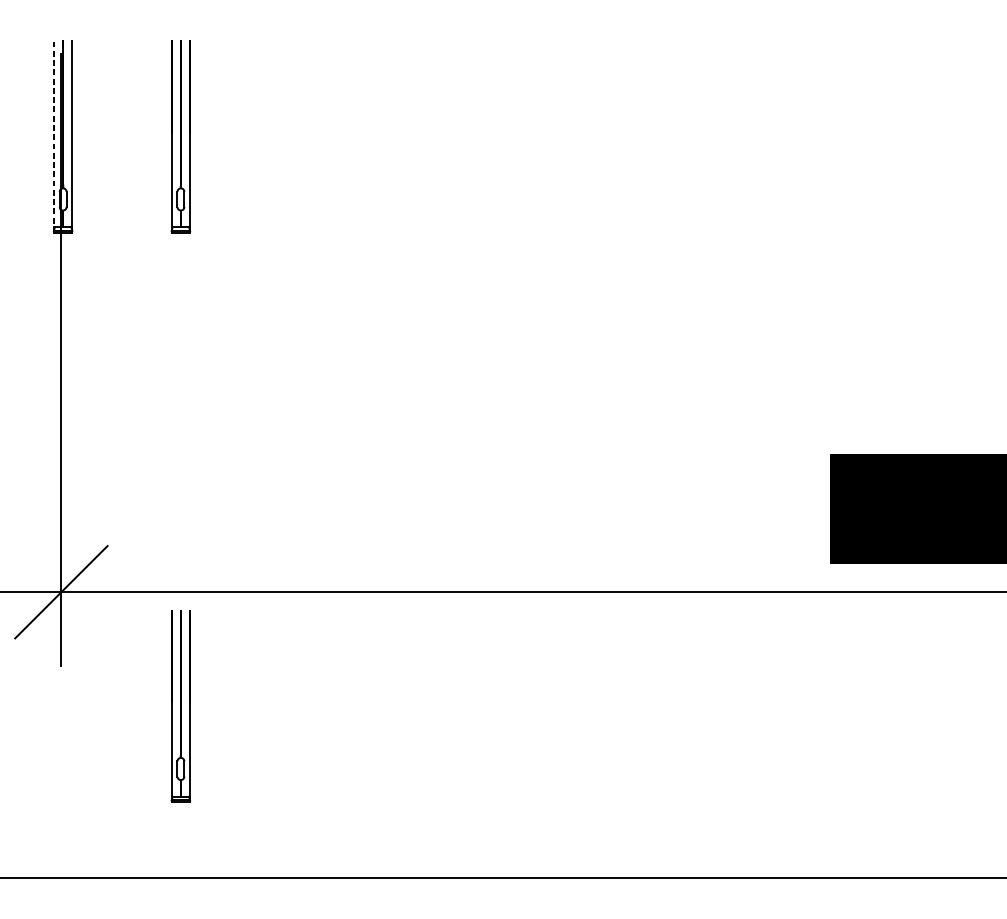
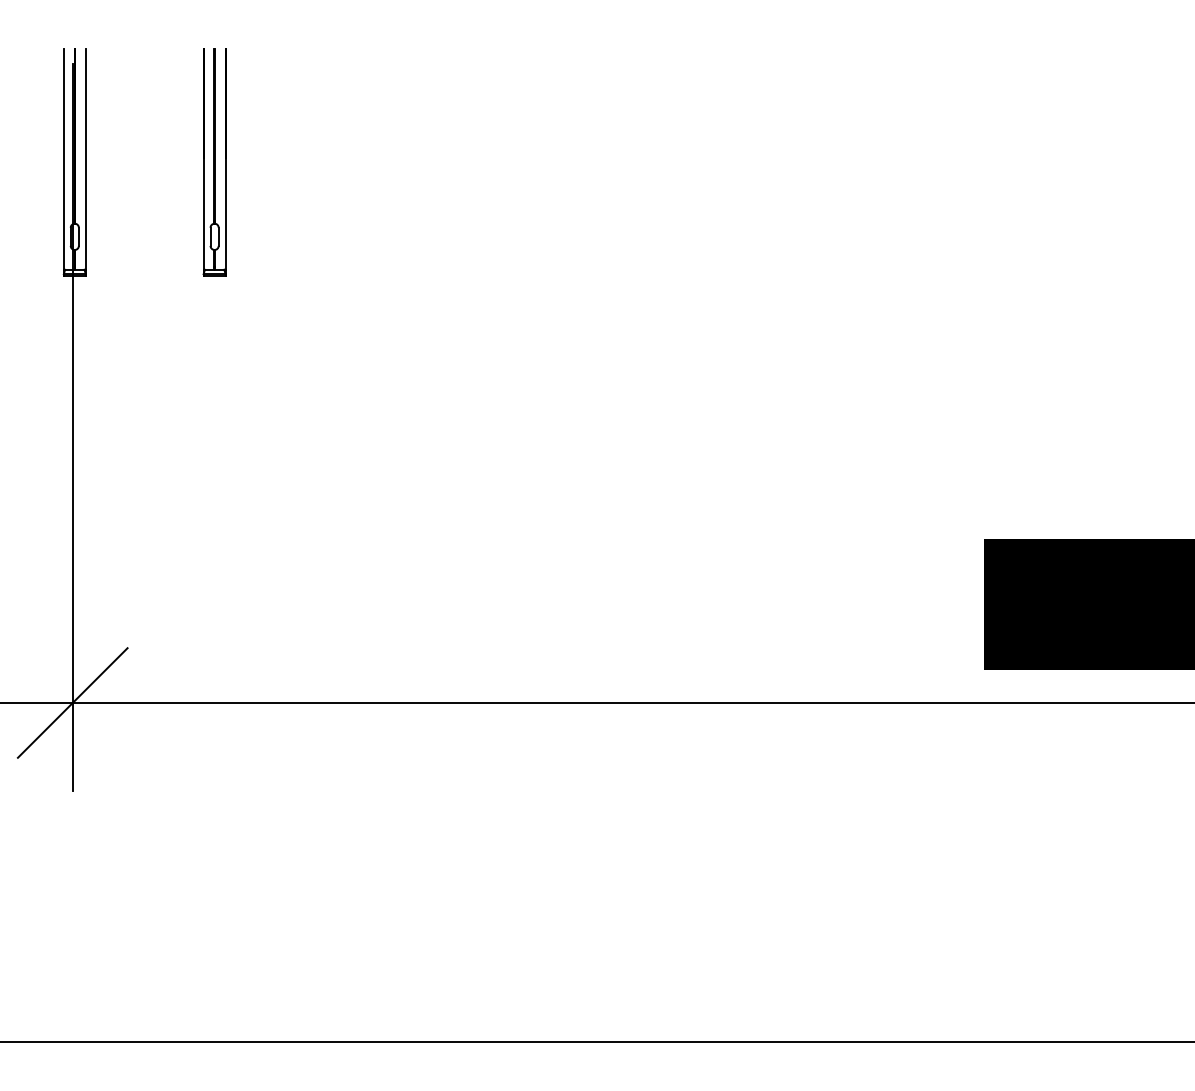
line: (53, 136) -> (63, 162), dashed -> solid
part: (180, 706) -> (214, 838), removed

